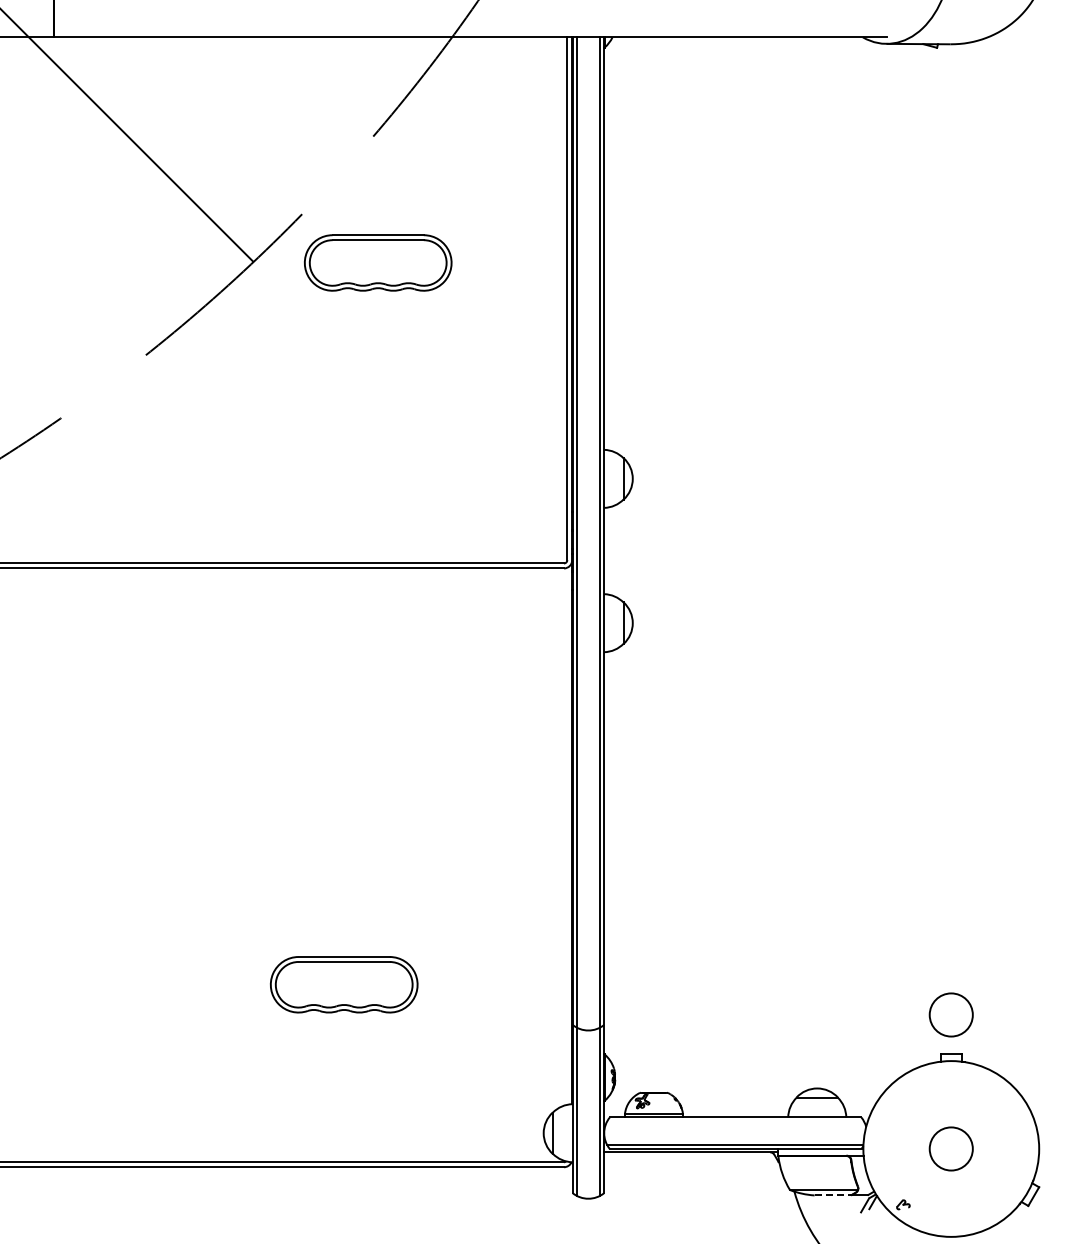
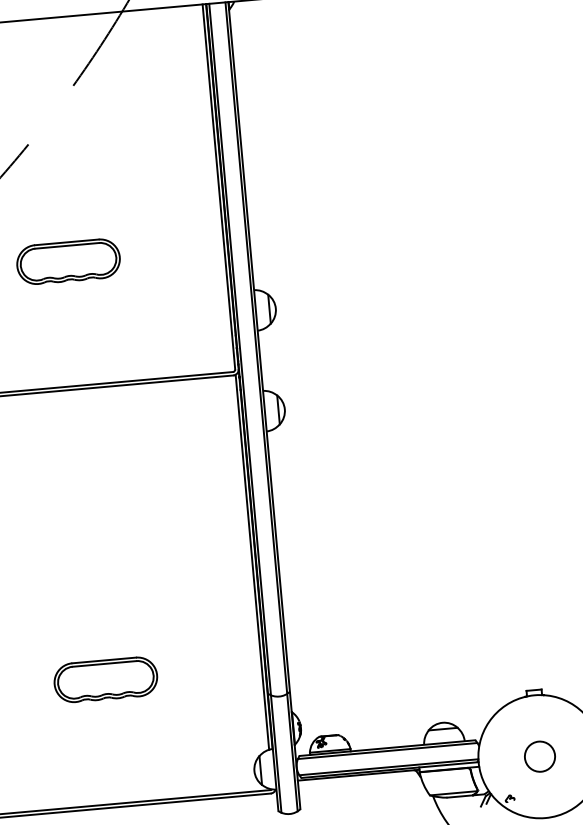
part: (378, 262) -> (68, 261), moved
line: (567, 835) -> (252, 561), added
circle: (950, 1014) -> (531, 662), removed
line: (735, 1121) -> (387, 750), added
line: (833, 1195) -> (460, 796), dashed -> solid

